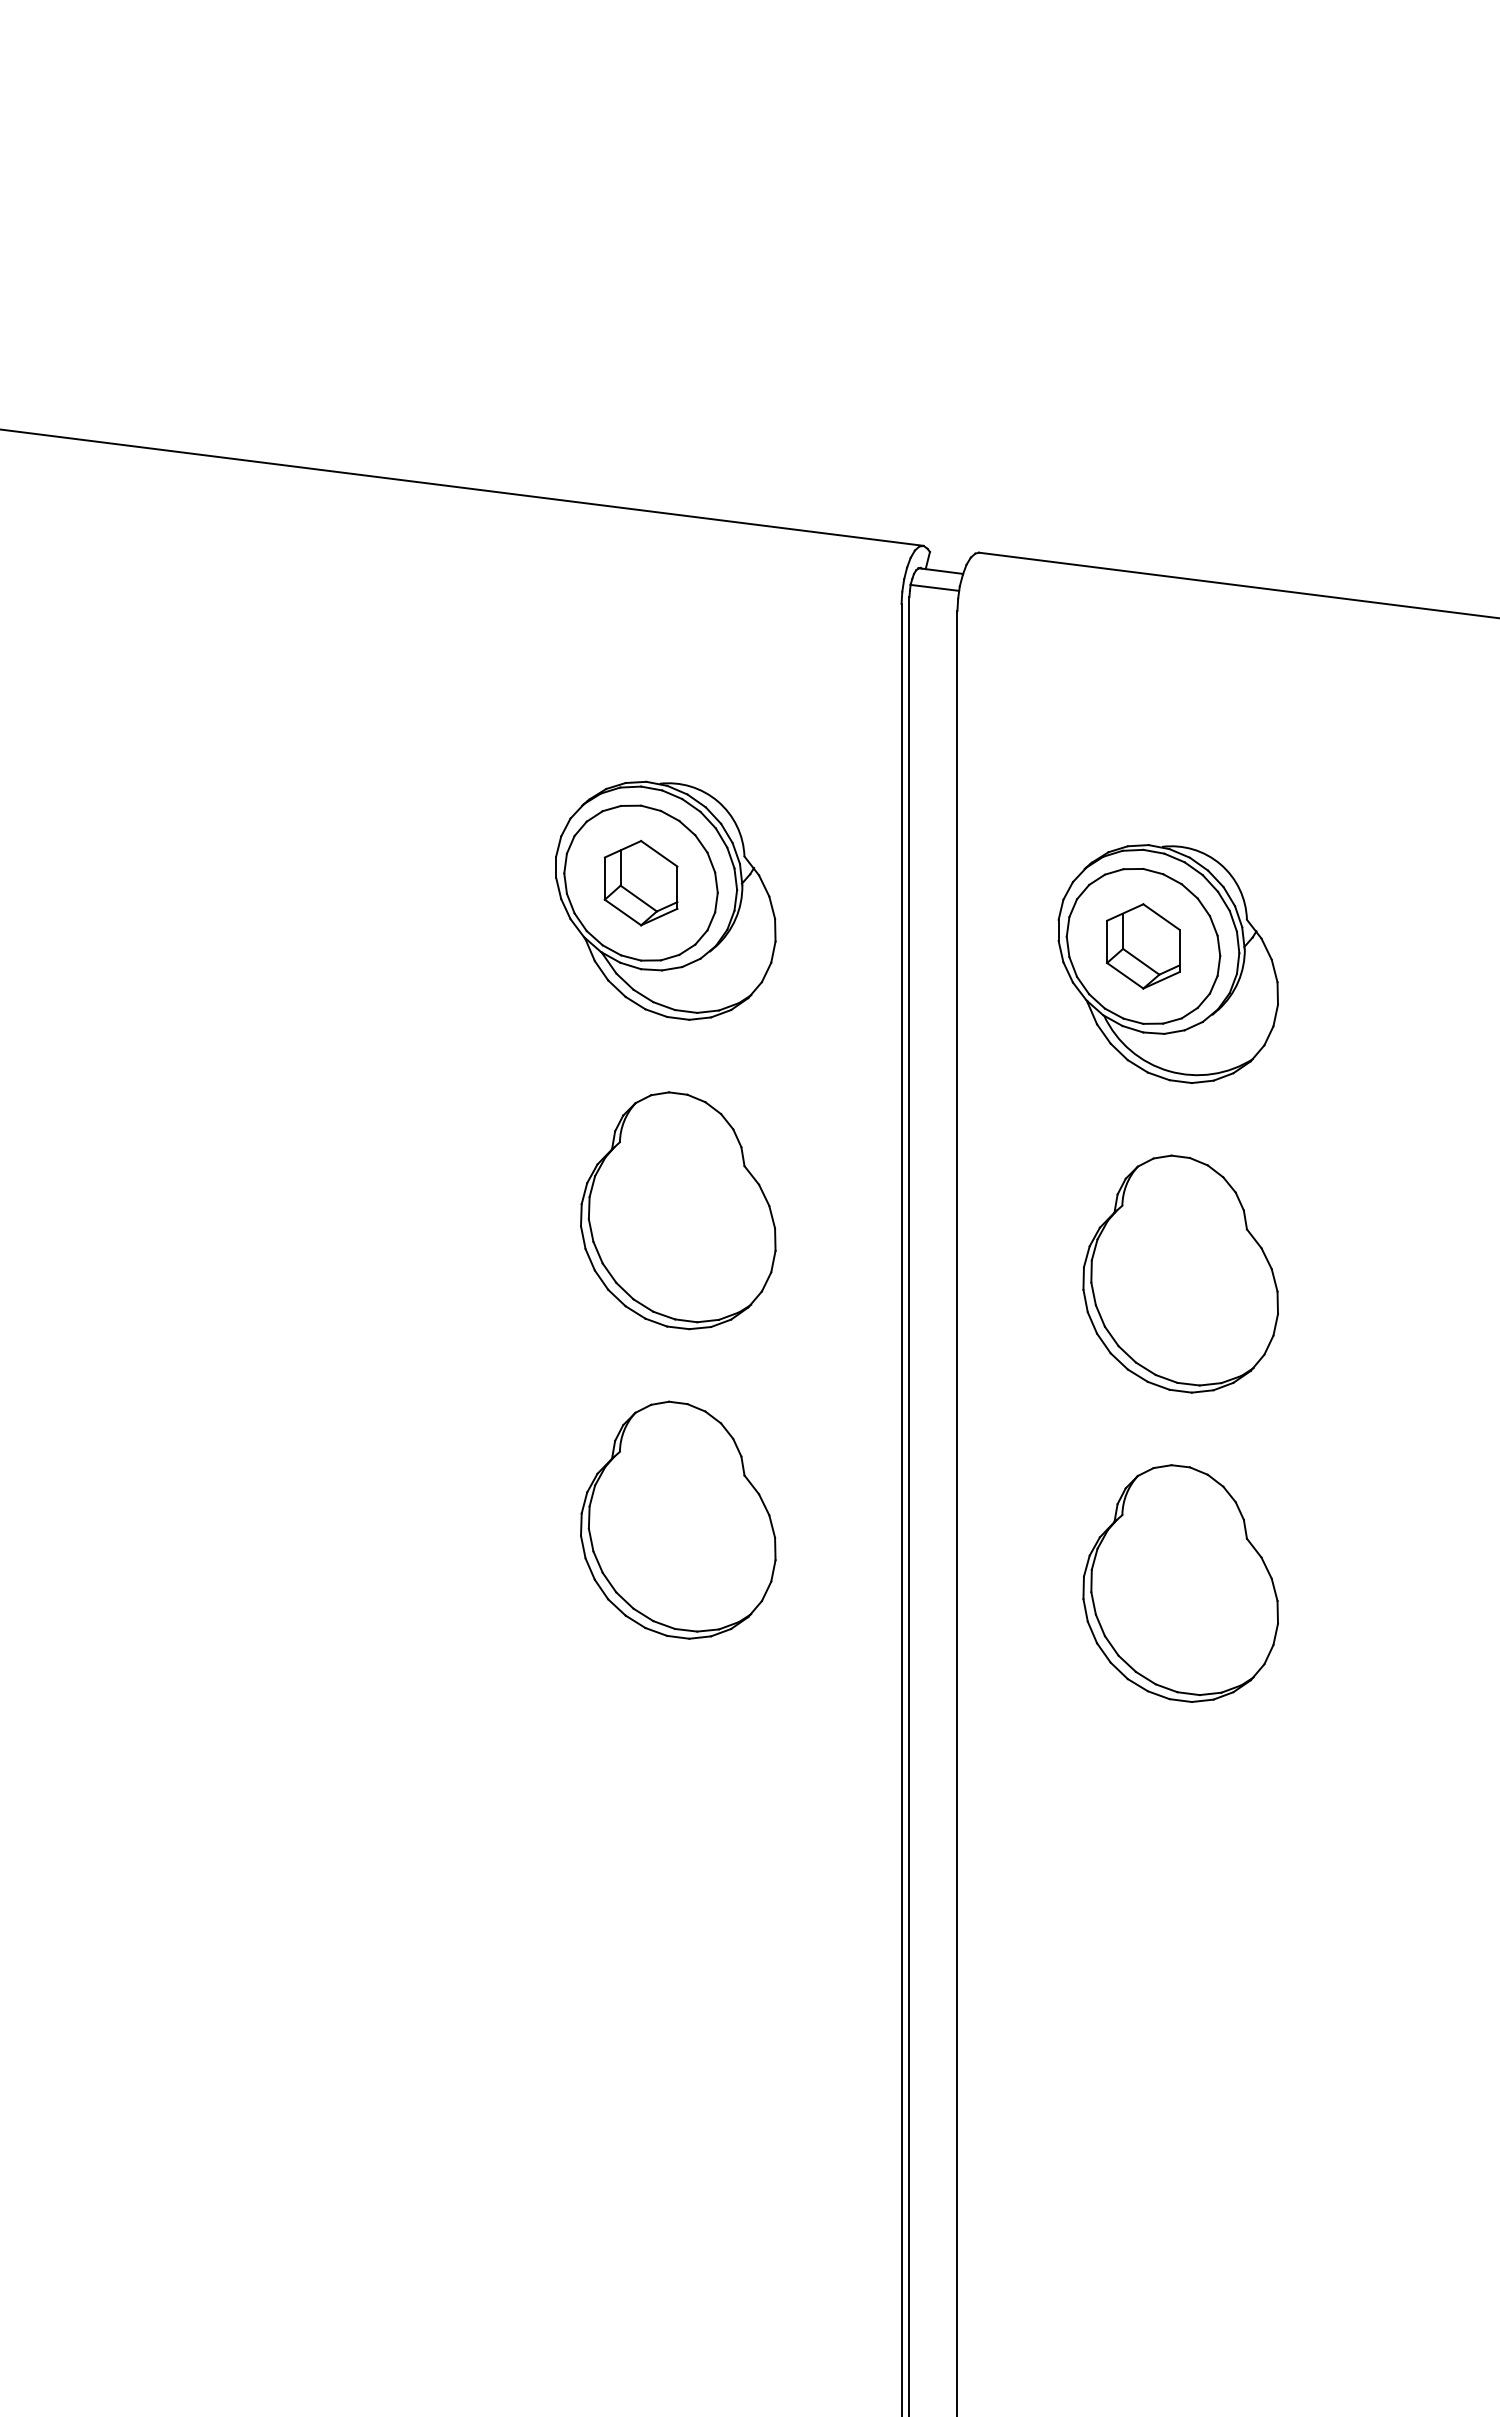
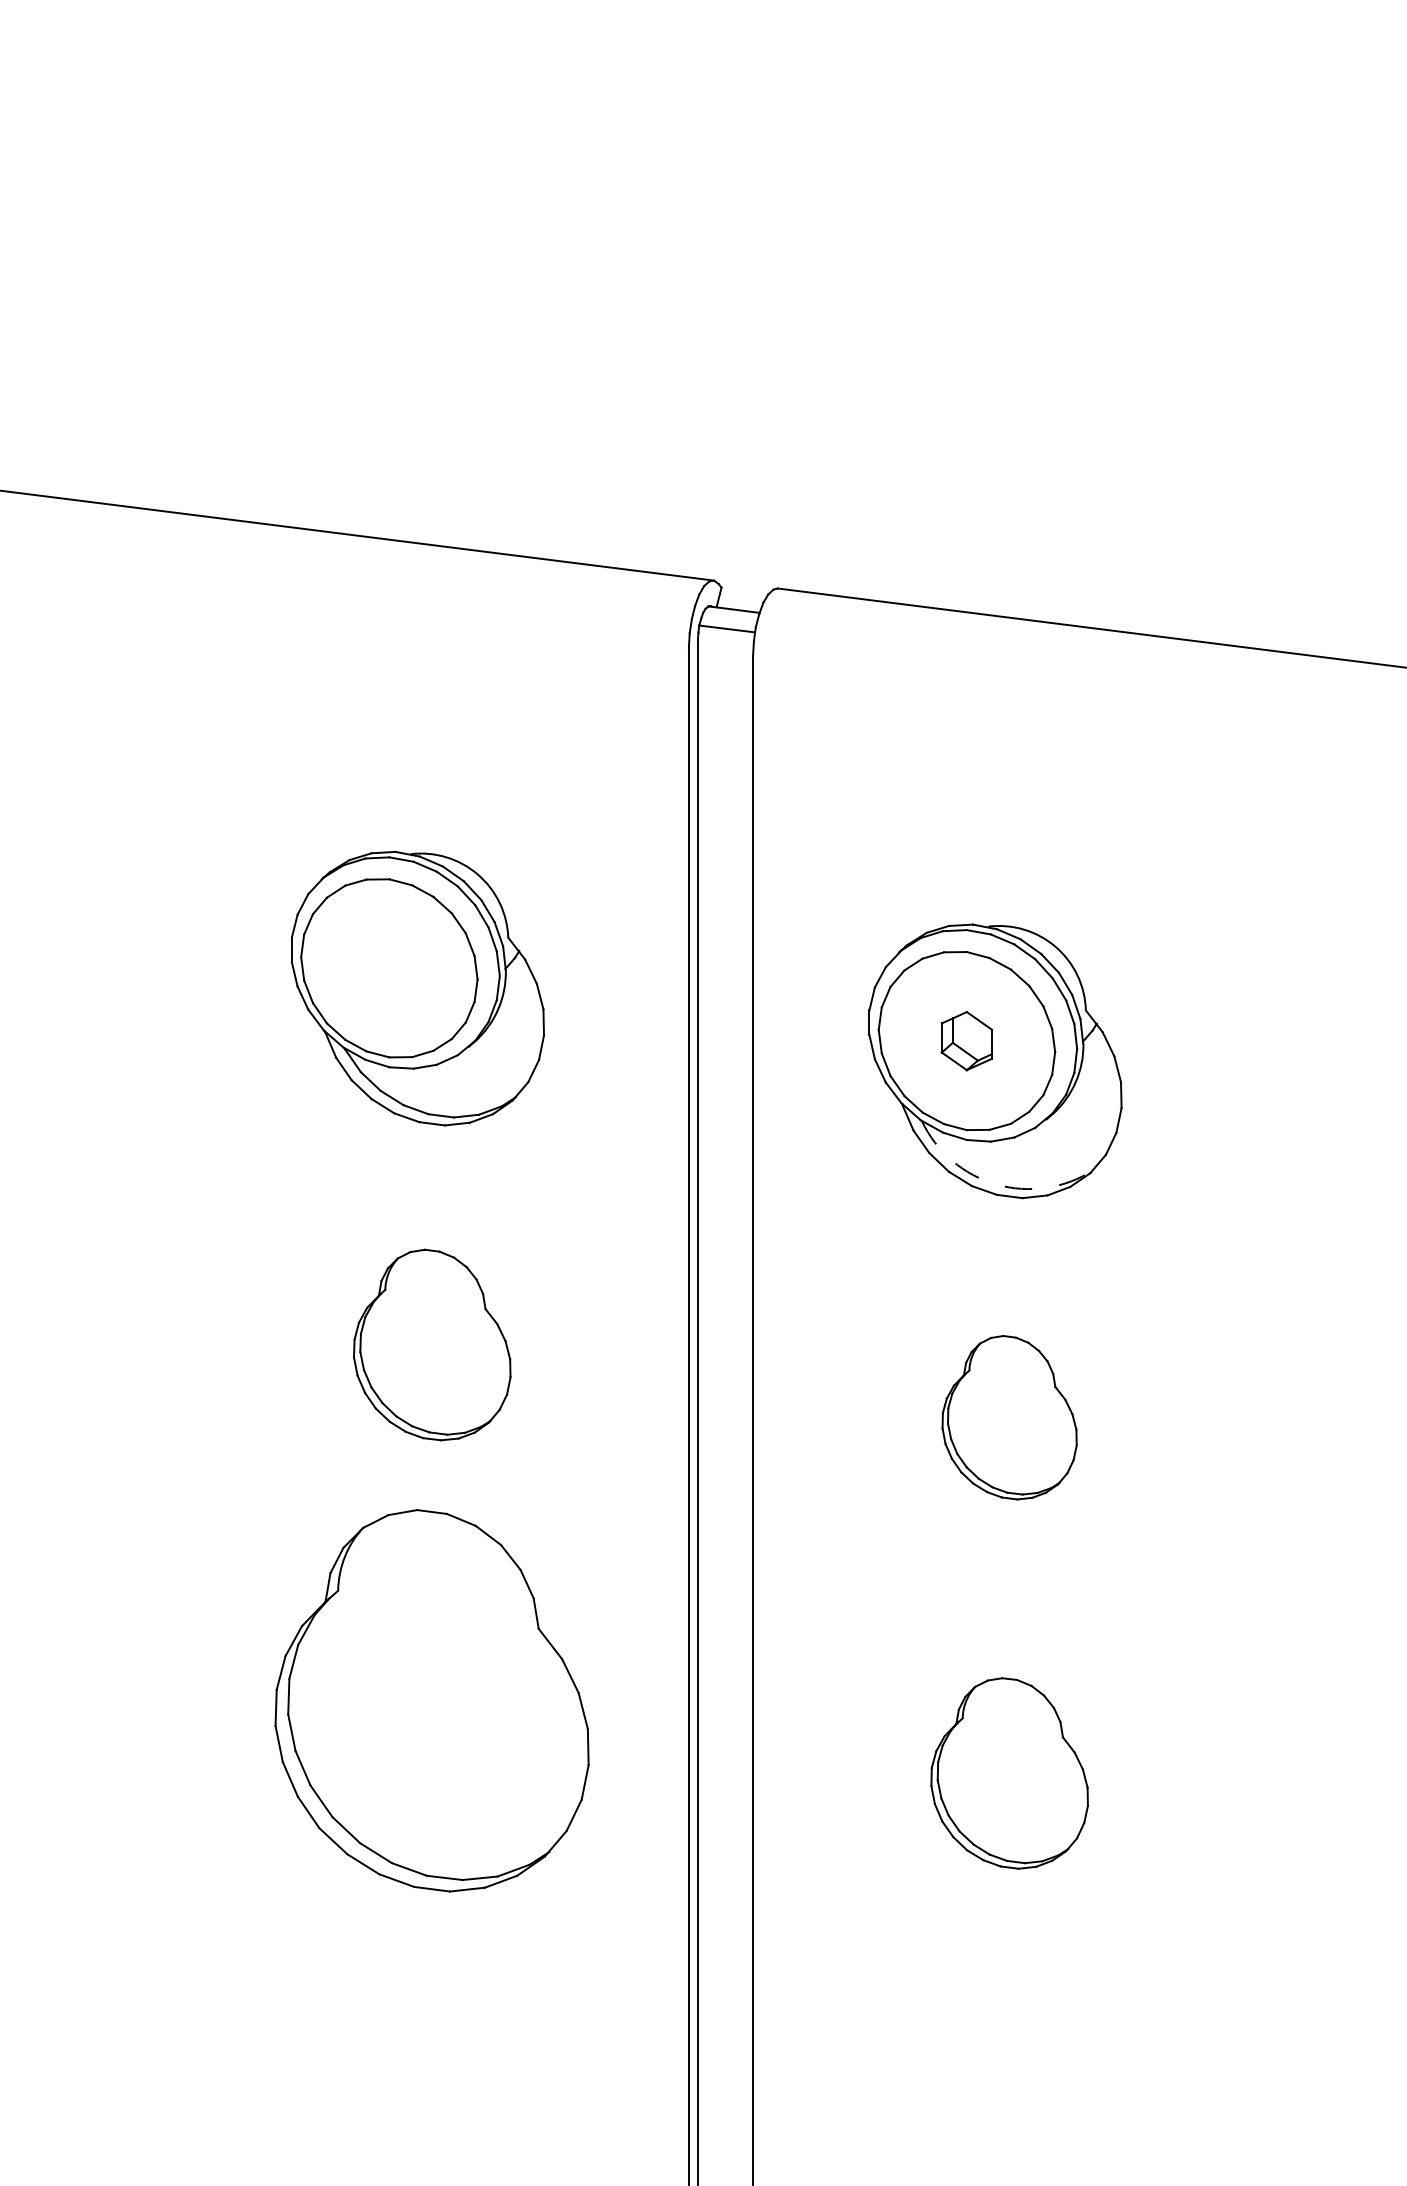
part: (640, 882) -> (388, 967), removed
part: (1143, 946) -> (966, 1041), size x0.6
arc: (1169, 1071) -> (996, 1184), solid -> dashed
part: (678, 1210) -> (432, 1344), size x0.7
part: (1180, 1273) -> (1009, 1417), size x0.6
part: (678, 1519) -> (432, 1699), size x1.4
part: (1180, 1583) -> (1009, 1773), size x0.7

